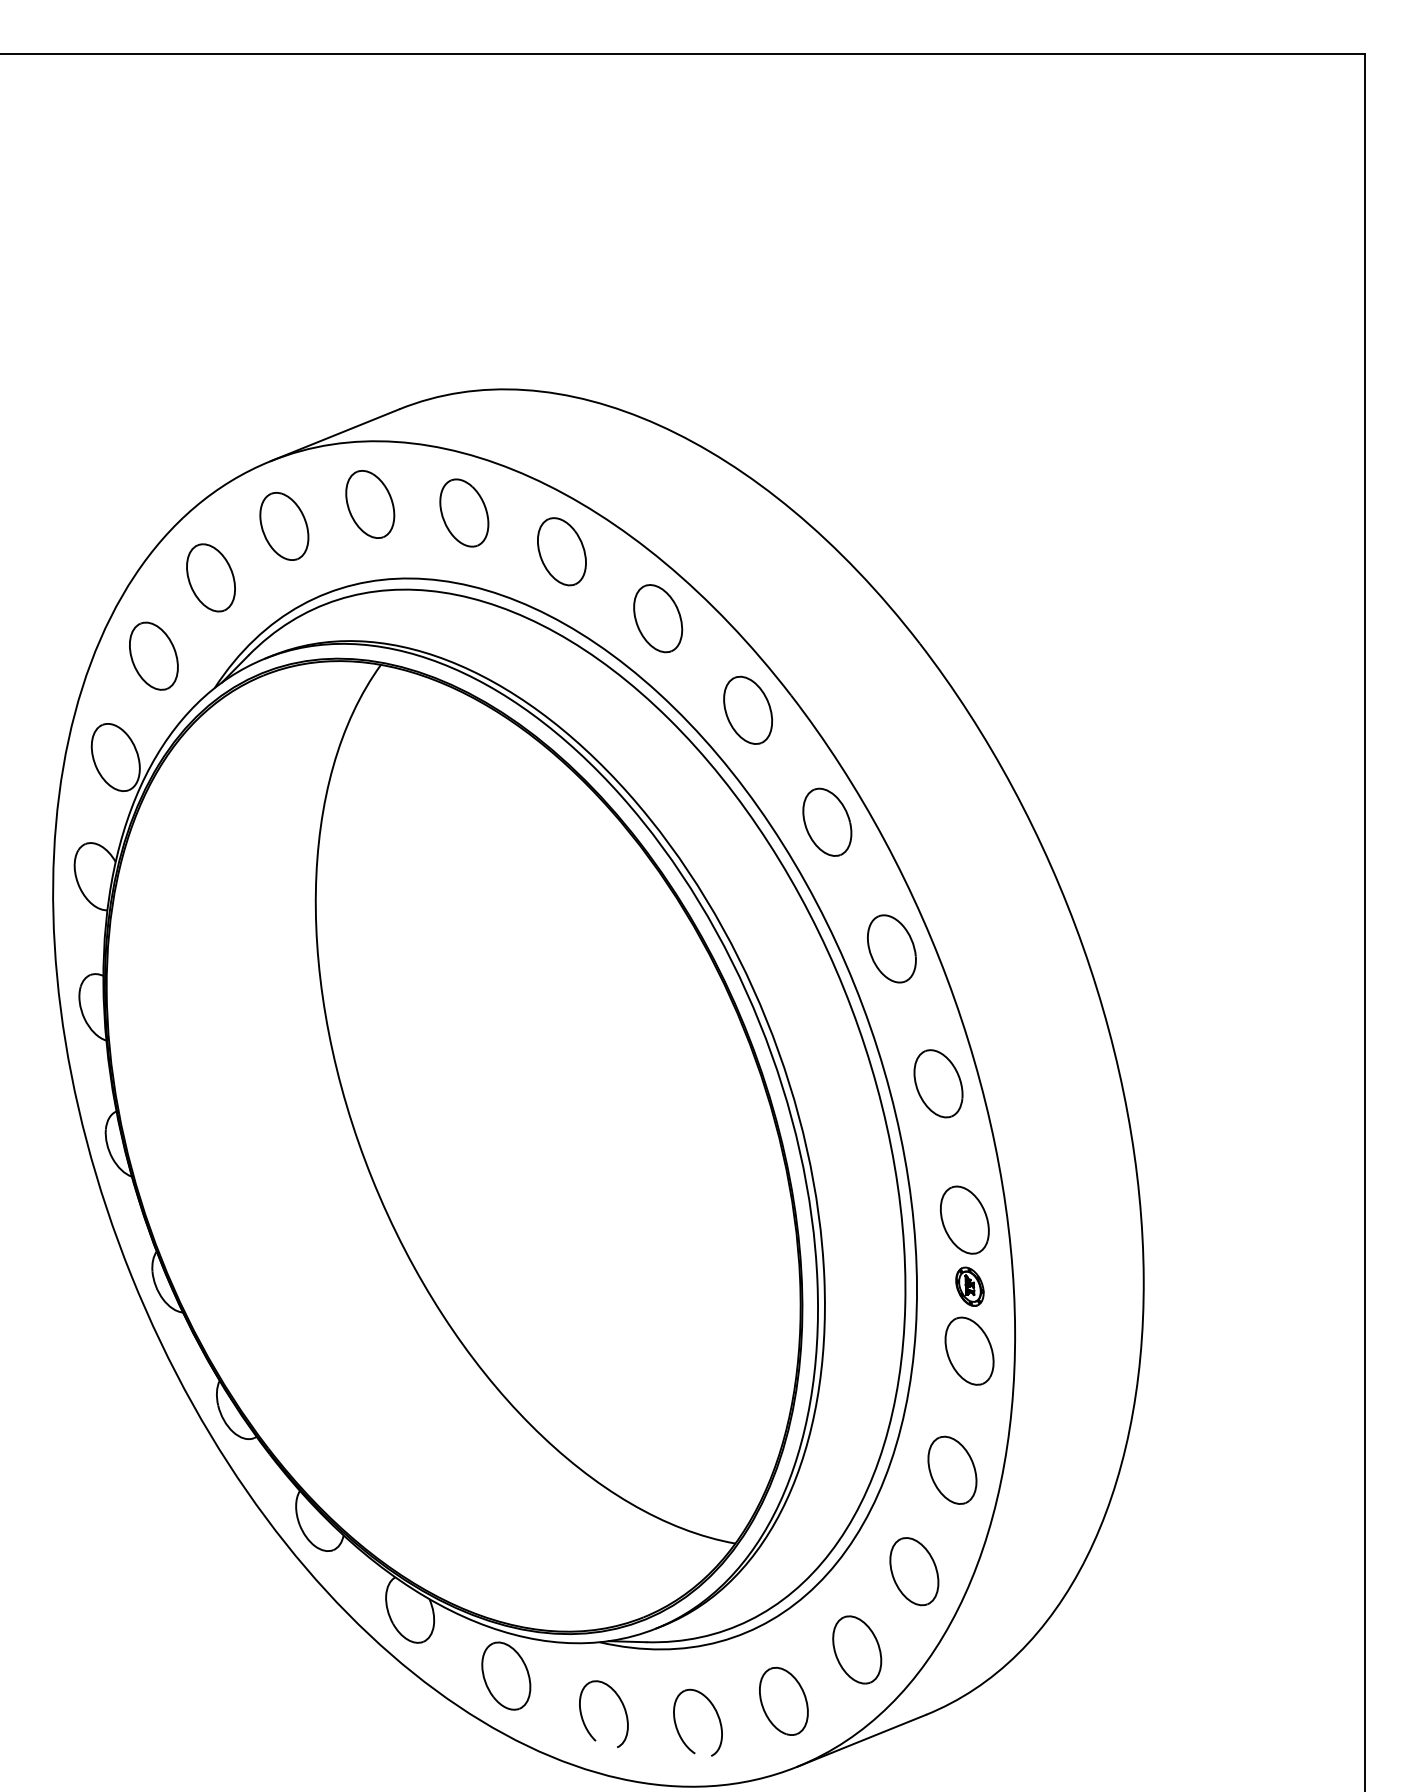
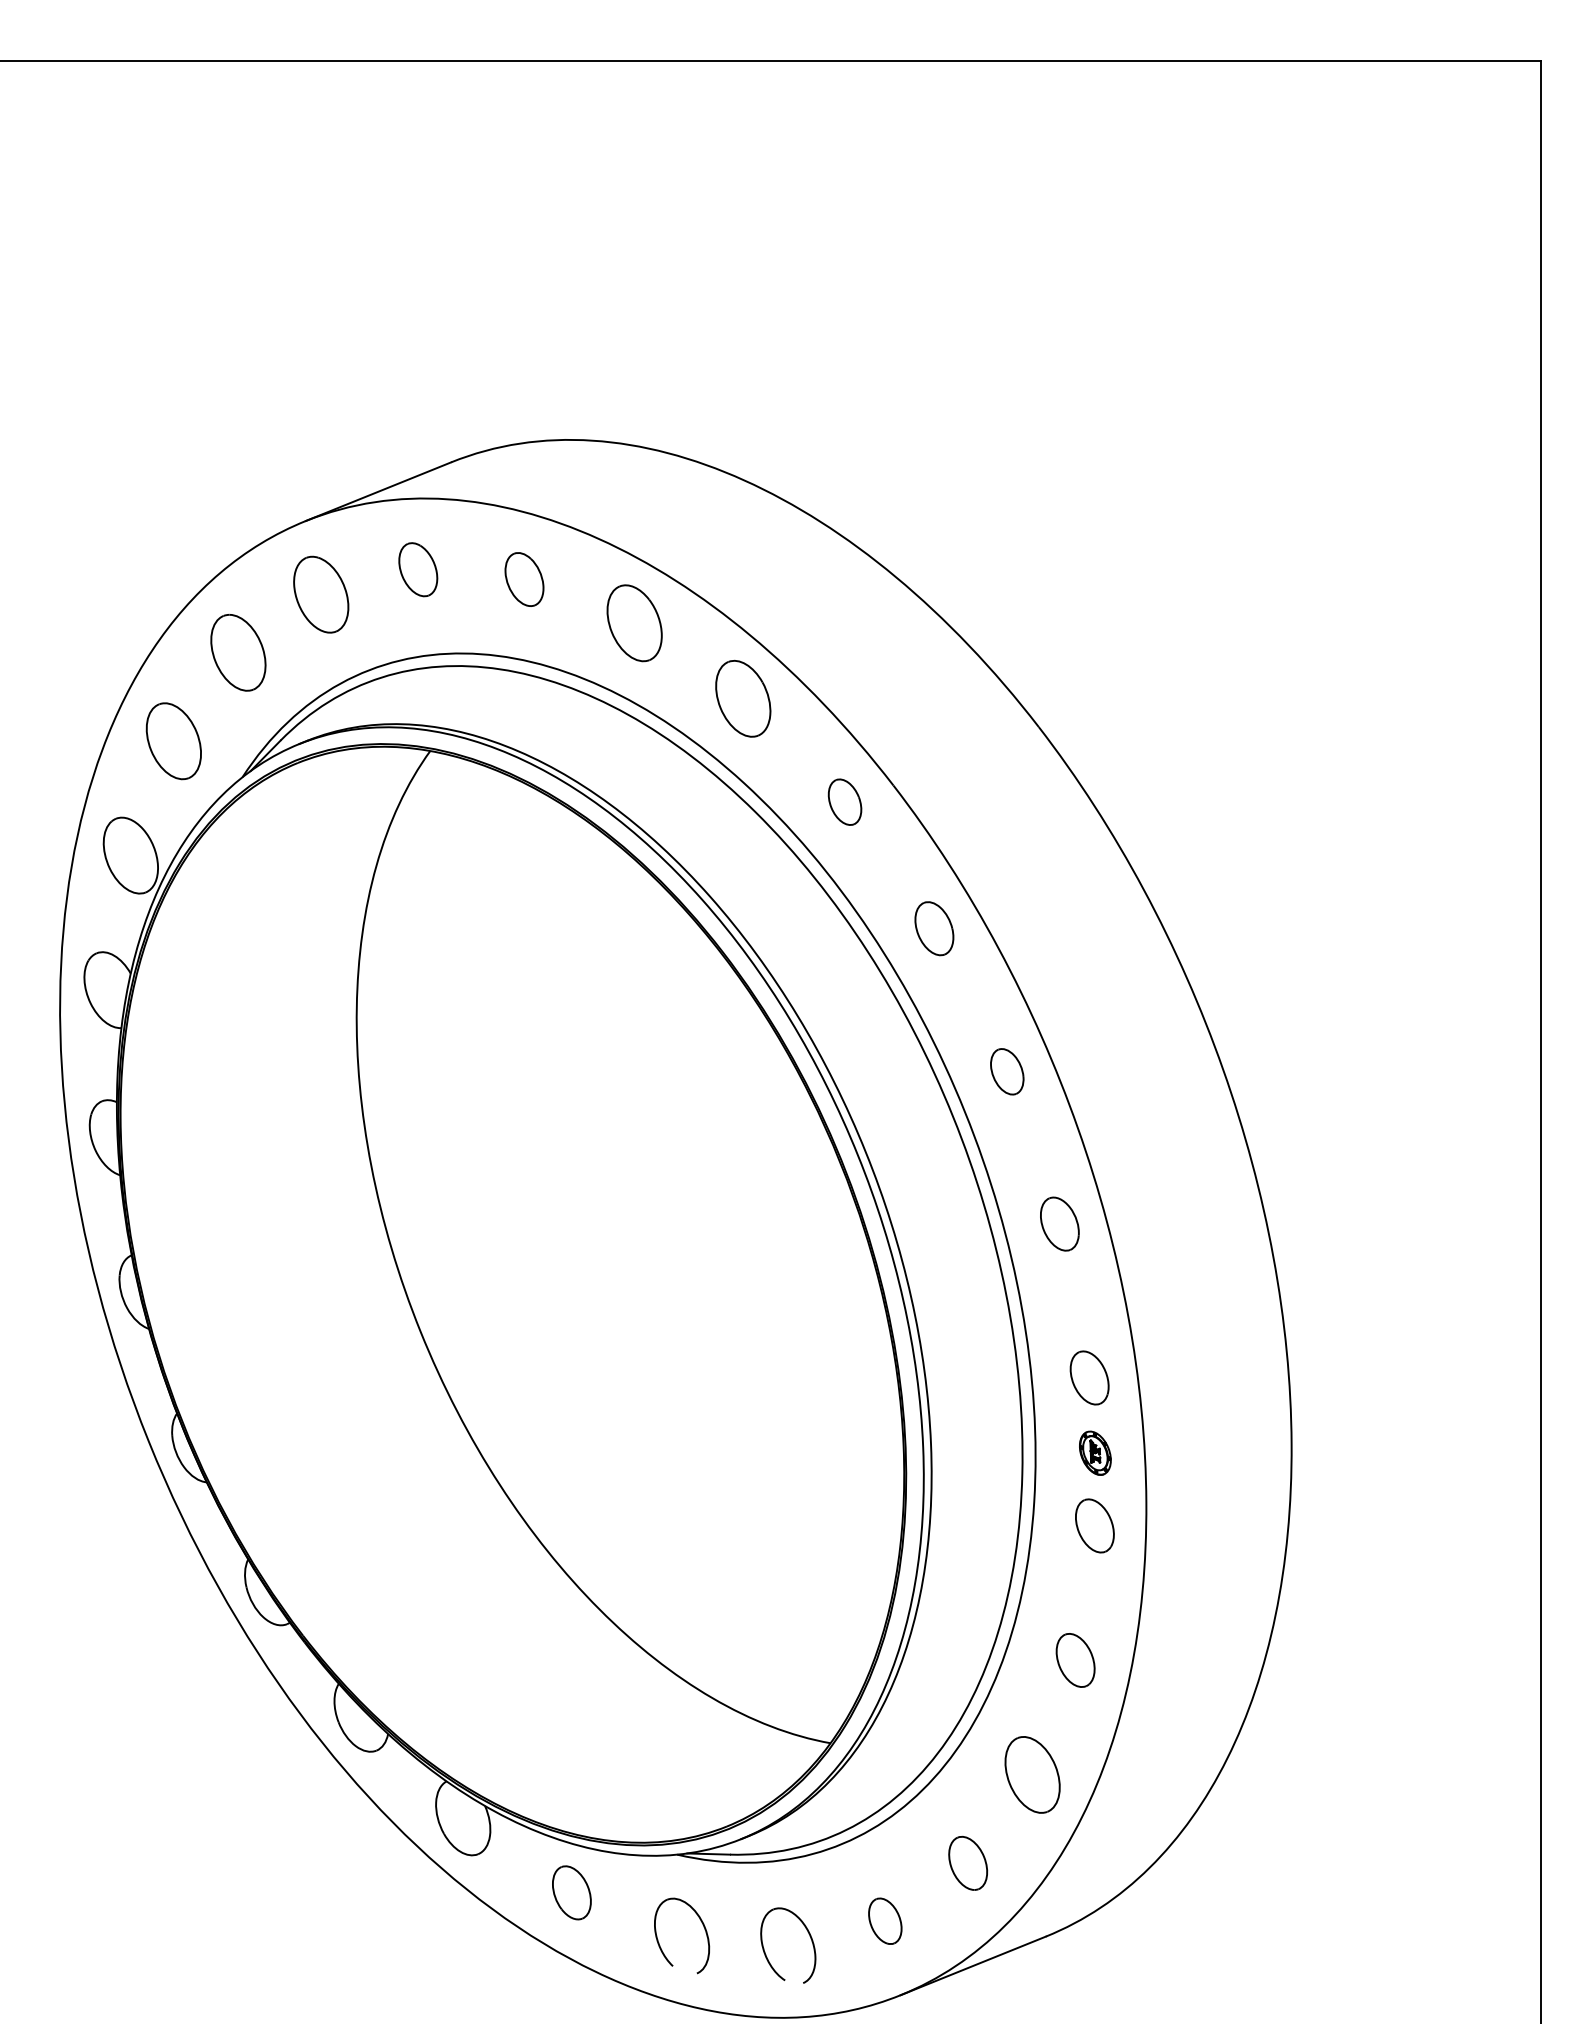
part: (370, 503) -> (418, 568), size x0.7
part: (464, 512) -> (524, 578), size x0.7
part: (748, 709) -> (845, 801), size x0.6
part: (827, 821) -> (934, 927), size x0.7
part: (891, 948) -> (1006, 1071), size x0.6
part: (938, 1083) -> (1059, 1223), size x0.7
part: (964, 1219) -> (1089, 1377), size x0.7
part: (969, 1350) -> (1094, 1525), size x0.7
part: (952, 1469) -> (1075, 1659), size x0.7
part: (857, 1649) -> (968, 1862), size x0.7
part: (506, 1675) -> (572, 1892), size x0.7
part: (783, 1700) -> (884, 1920), size x0.6

